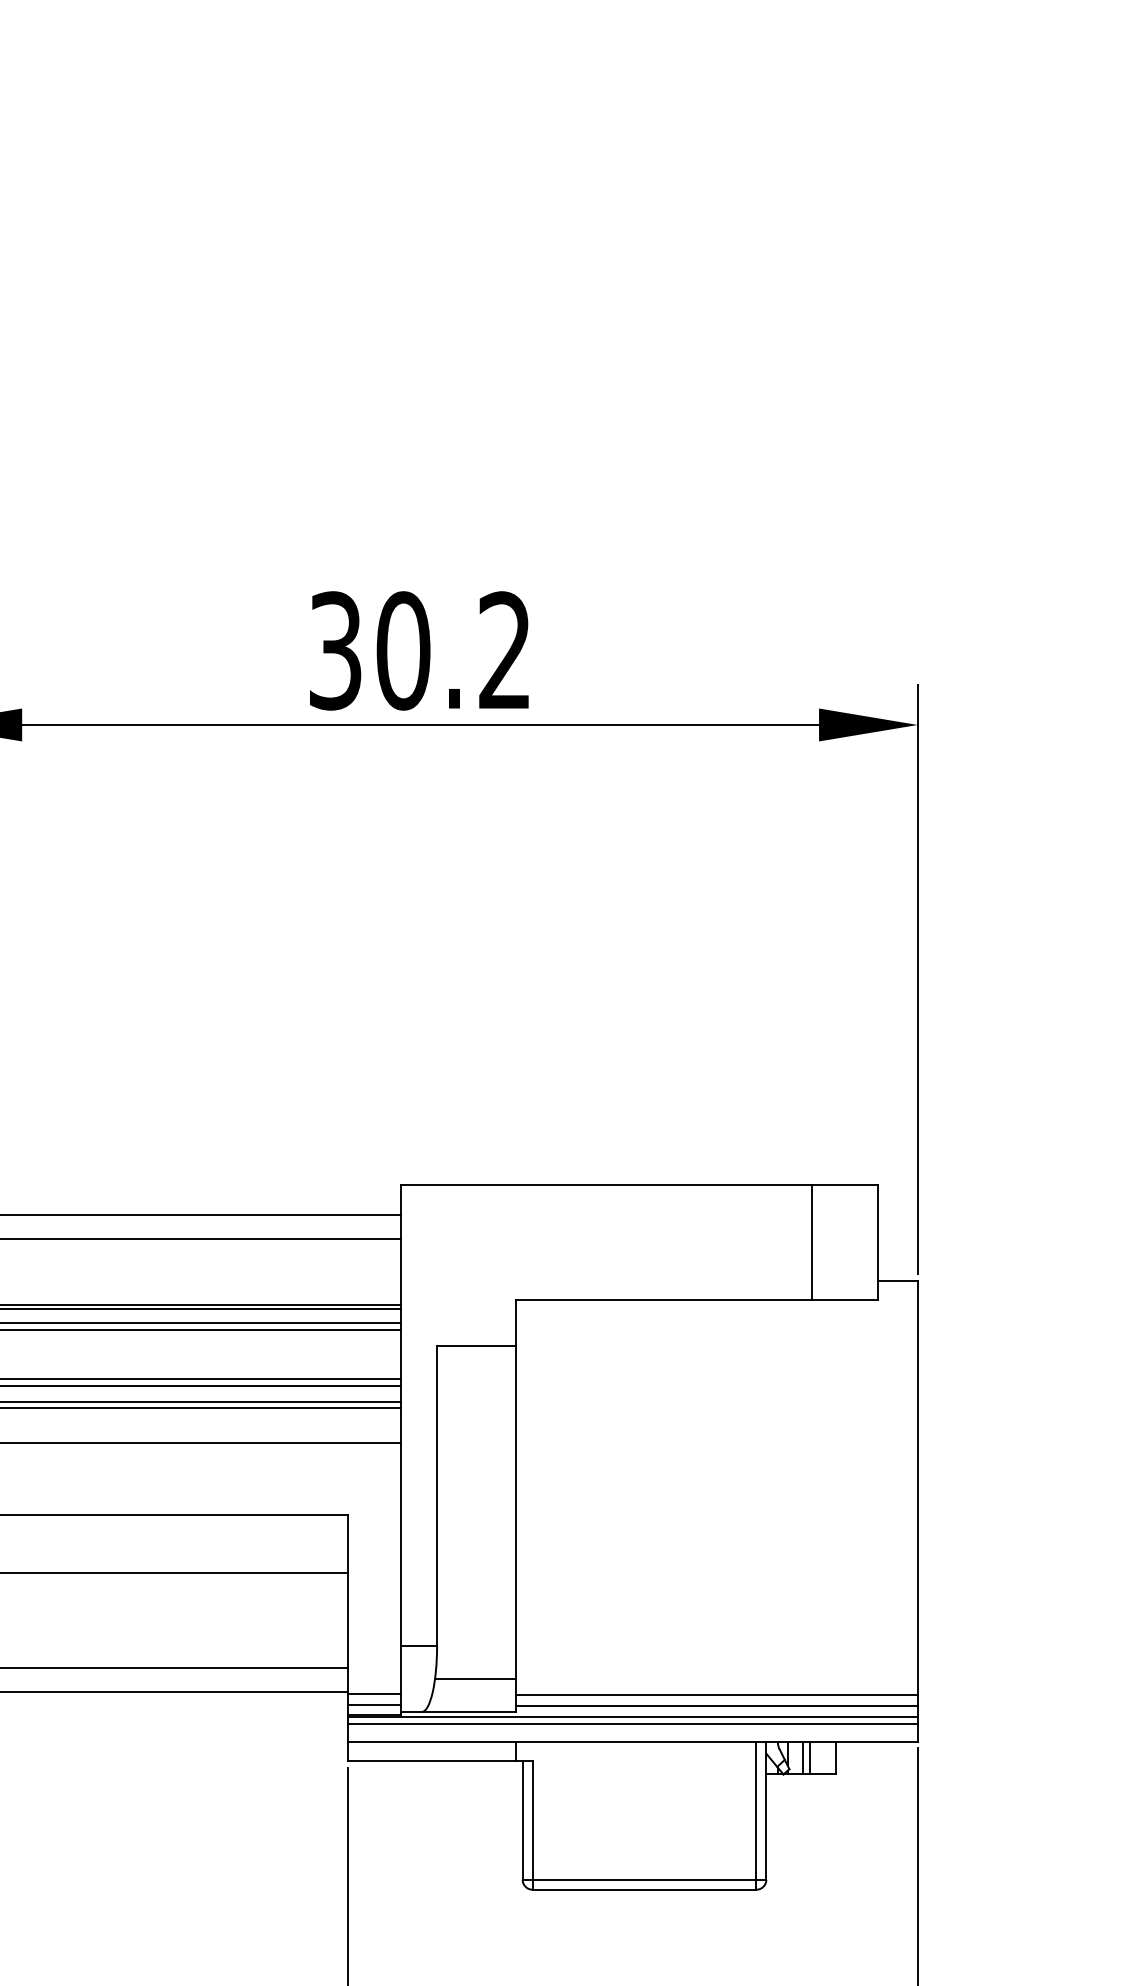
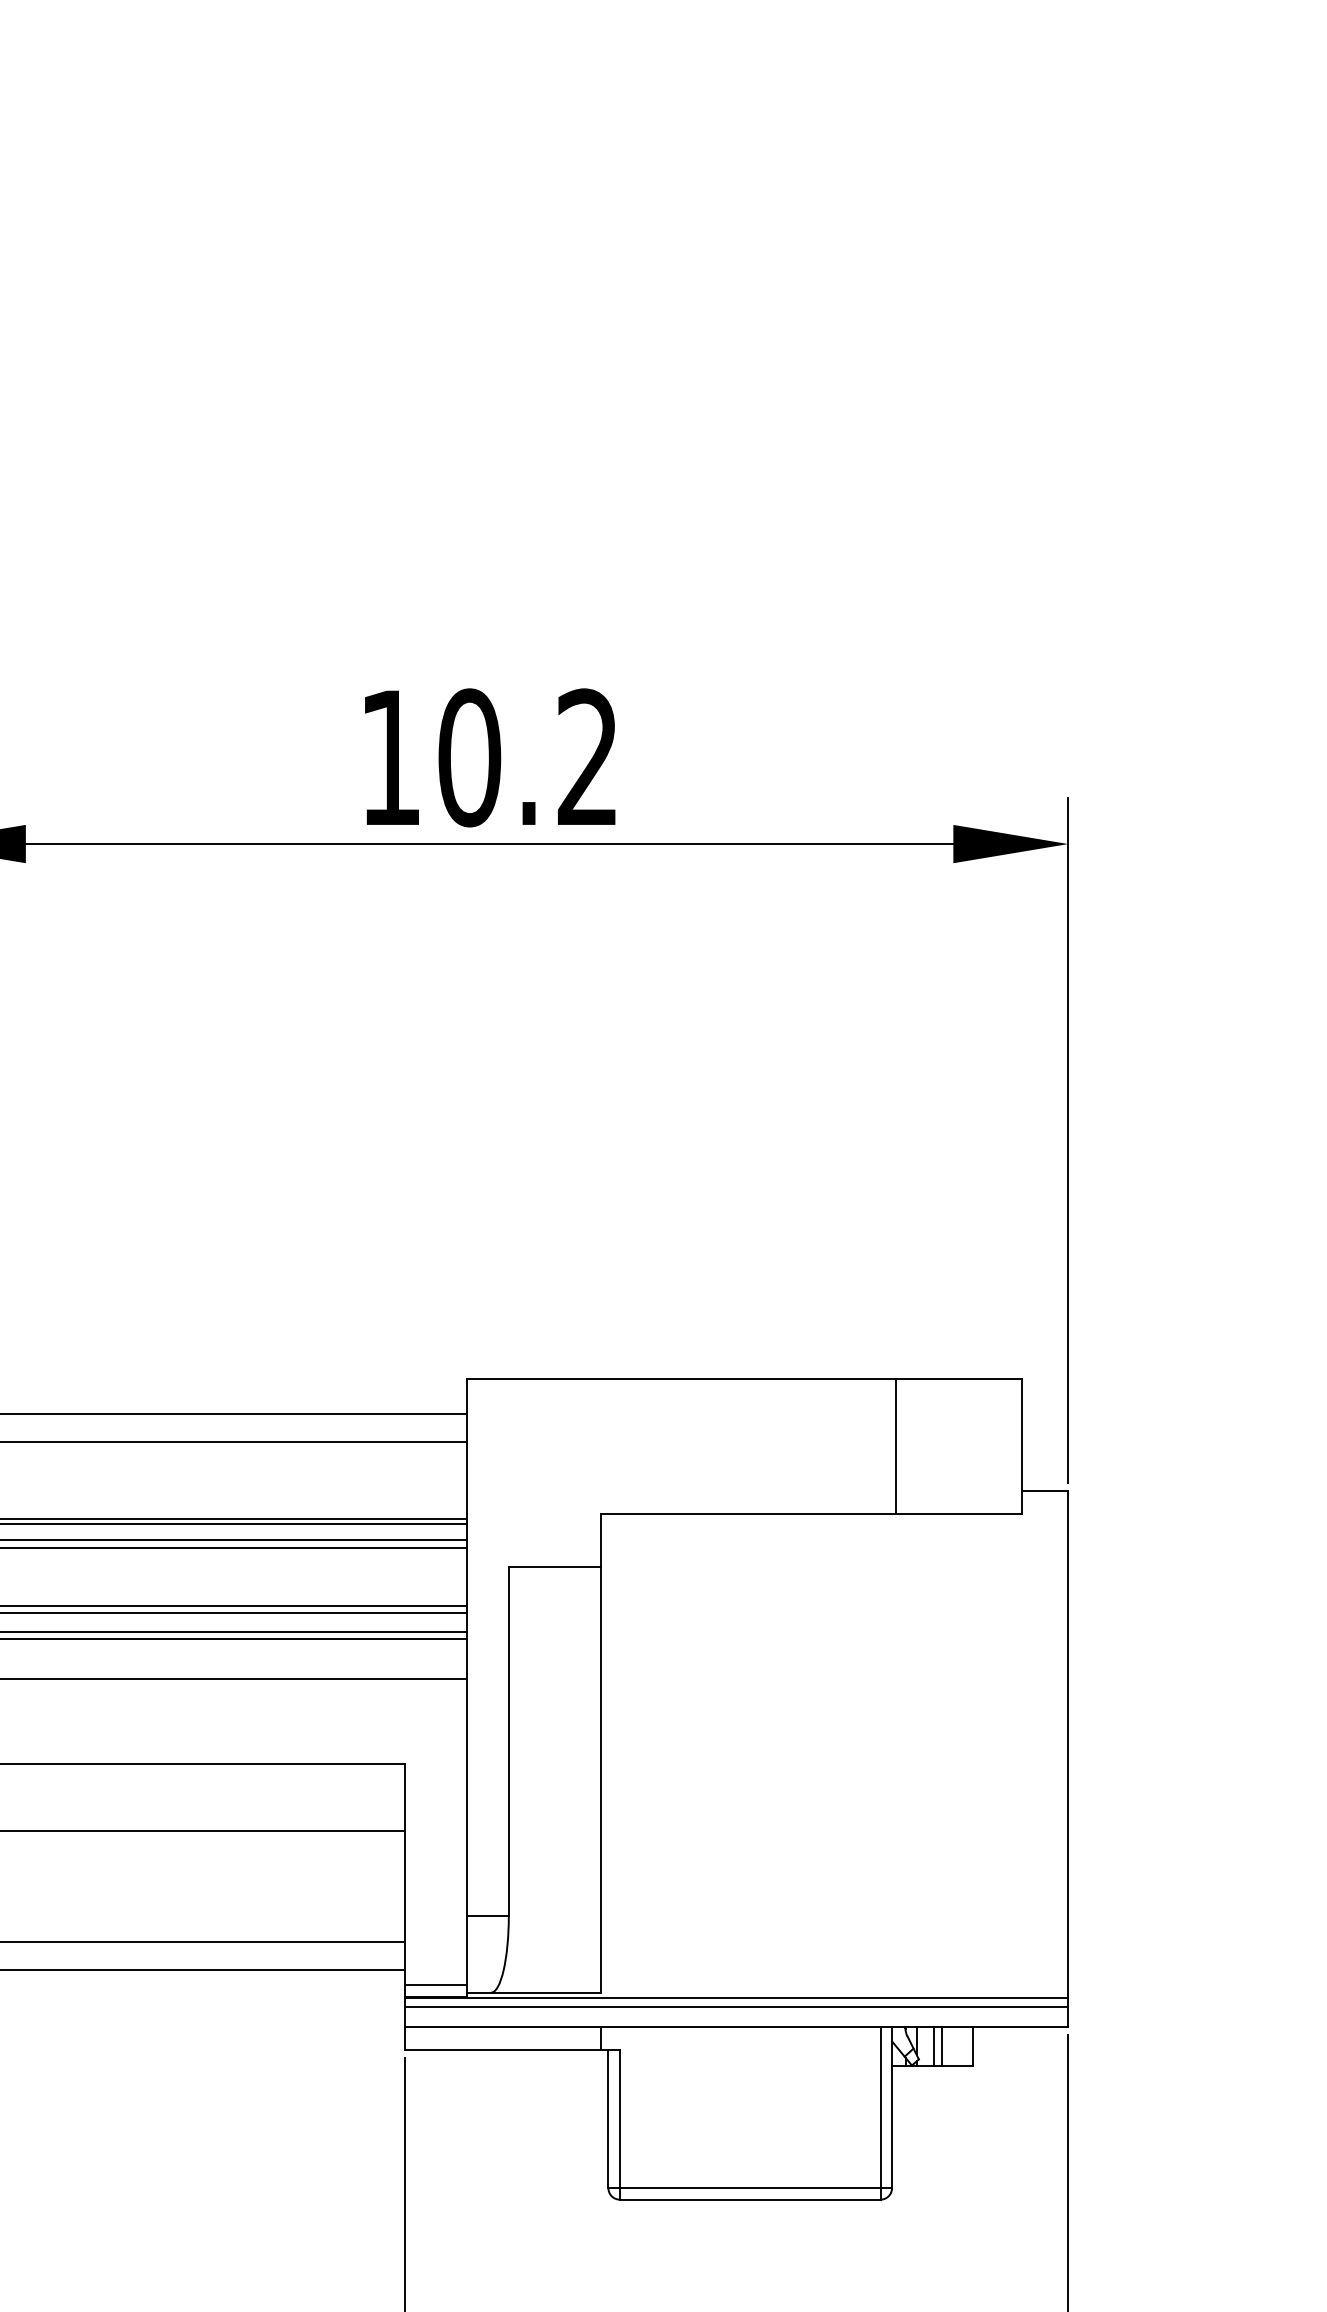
text: (335, 650) -> (390, 757), 30.2 -> 10.2
line: (812, 1242) -> (895, 1446), moved
line: (475, 1679) -> (553, 1954), removed
line: (374, 1694) -> (435, 1972), removed
line: (716, 1695) -> (834, 1973), removed
line: (716, 1705) -> (834, 1985), removed

